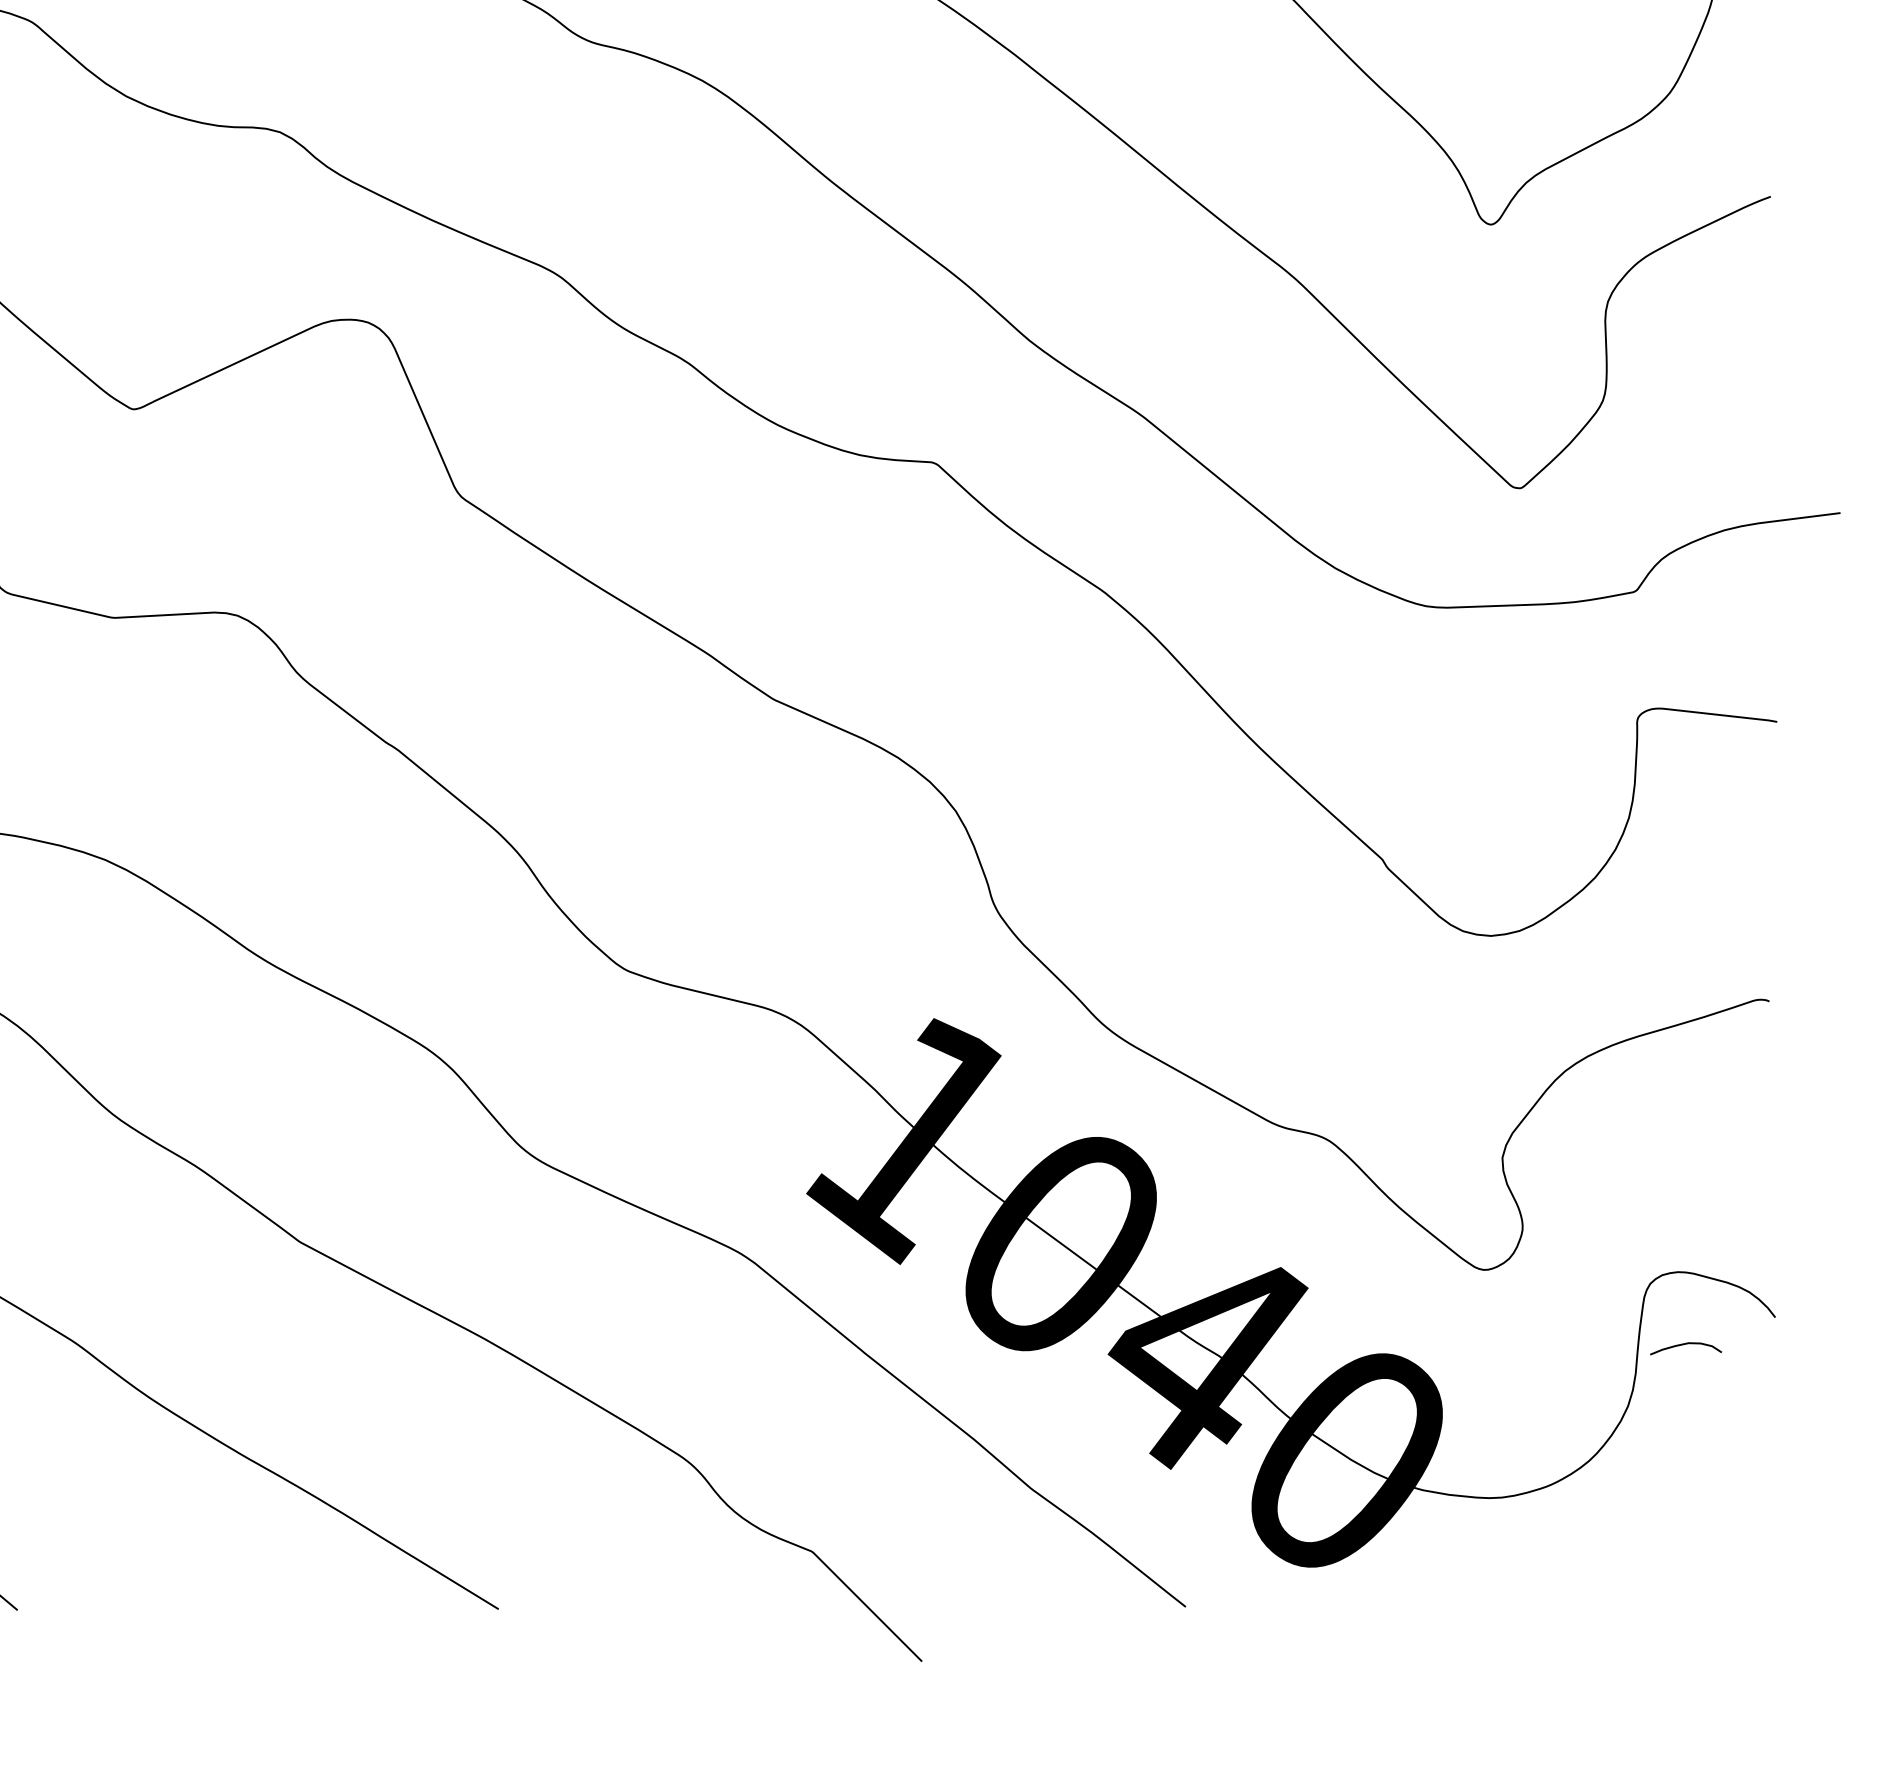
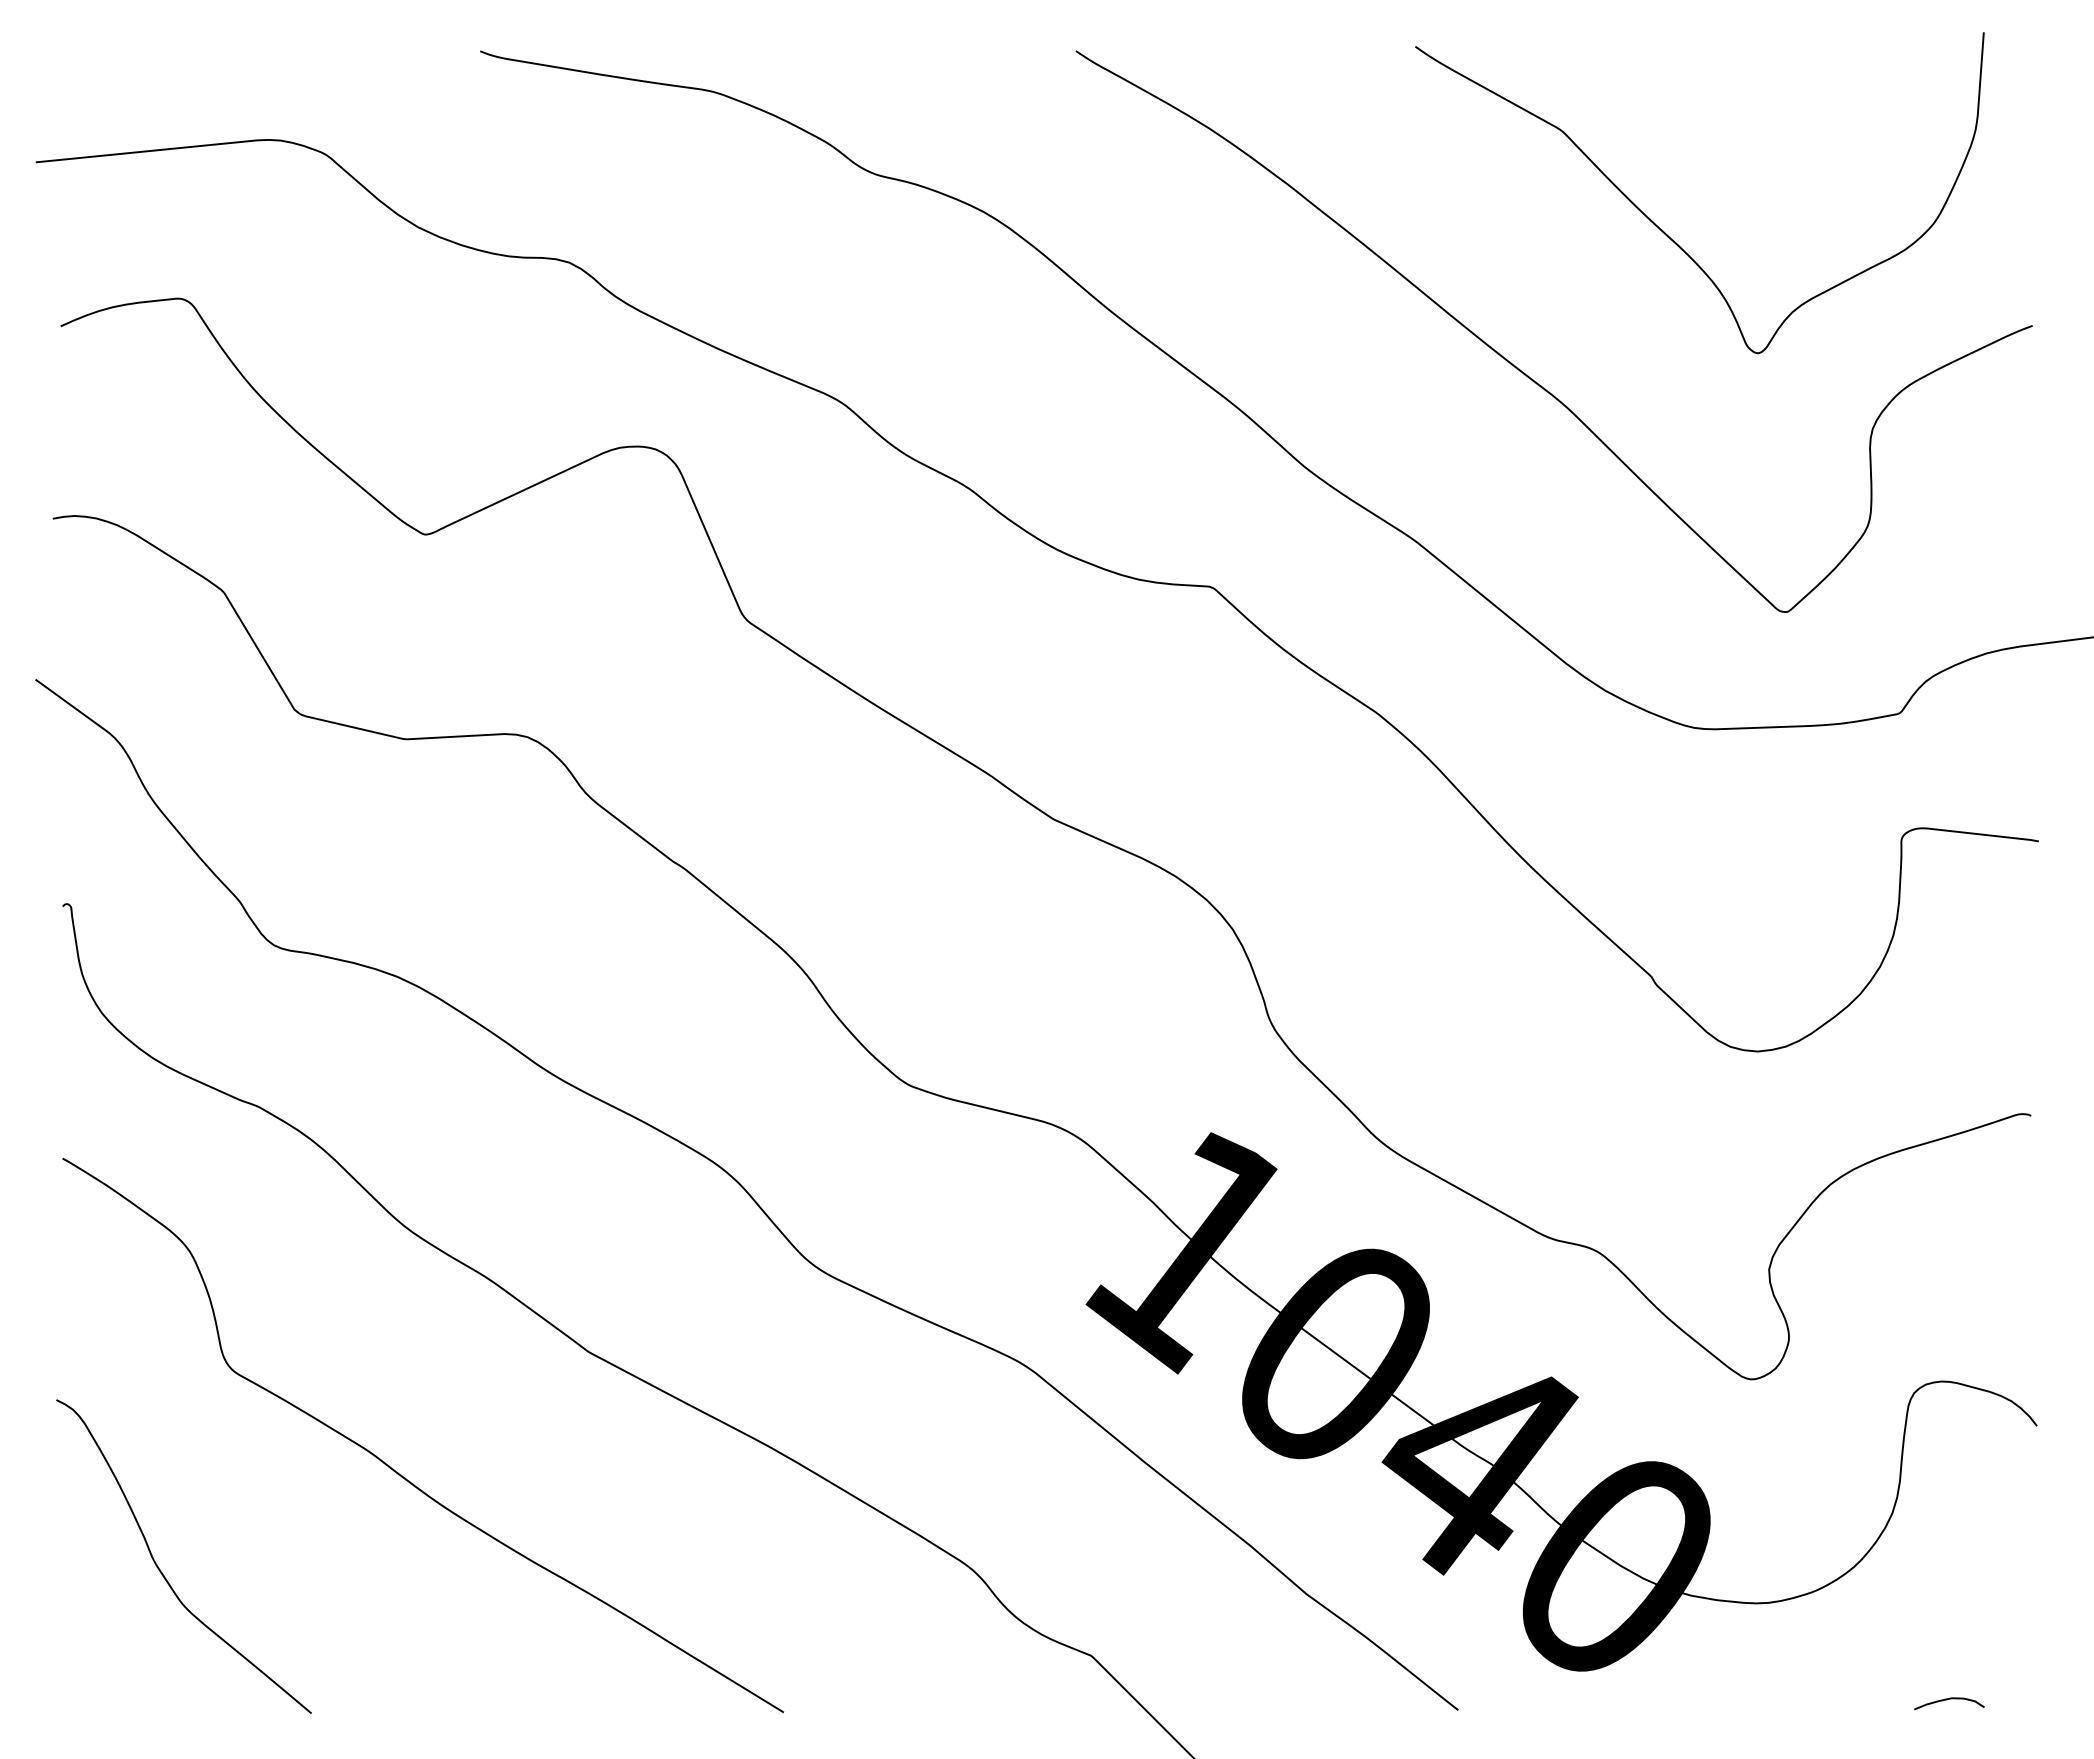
curve: (1684, 1345) -> (1947, 1700), moved

